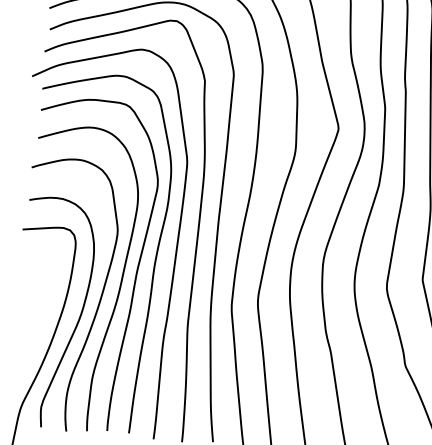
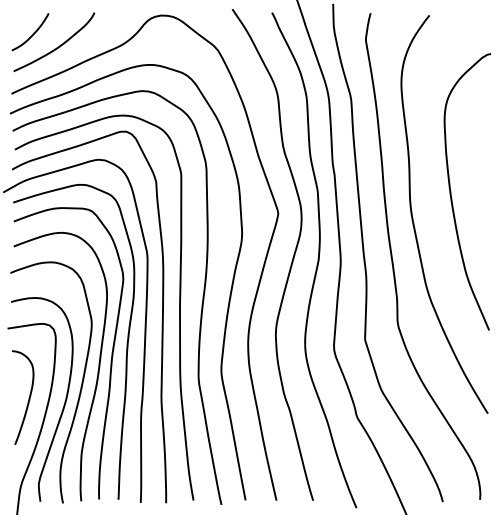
curve: (38, 310) -> (28, 398), added

